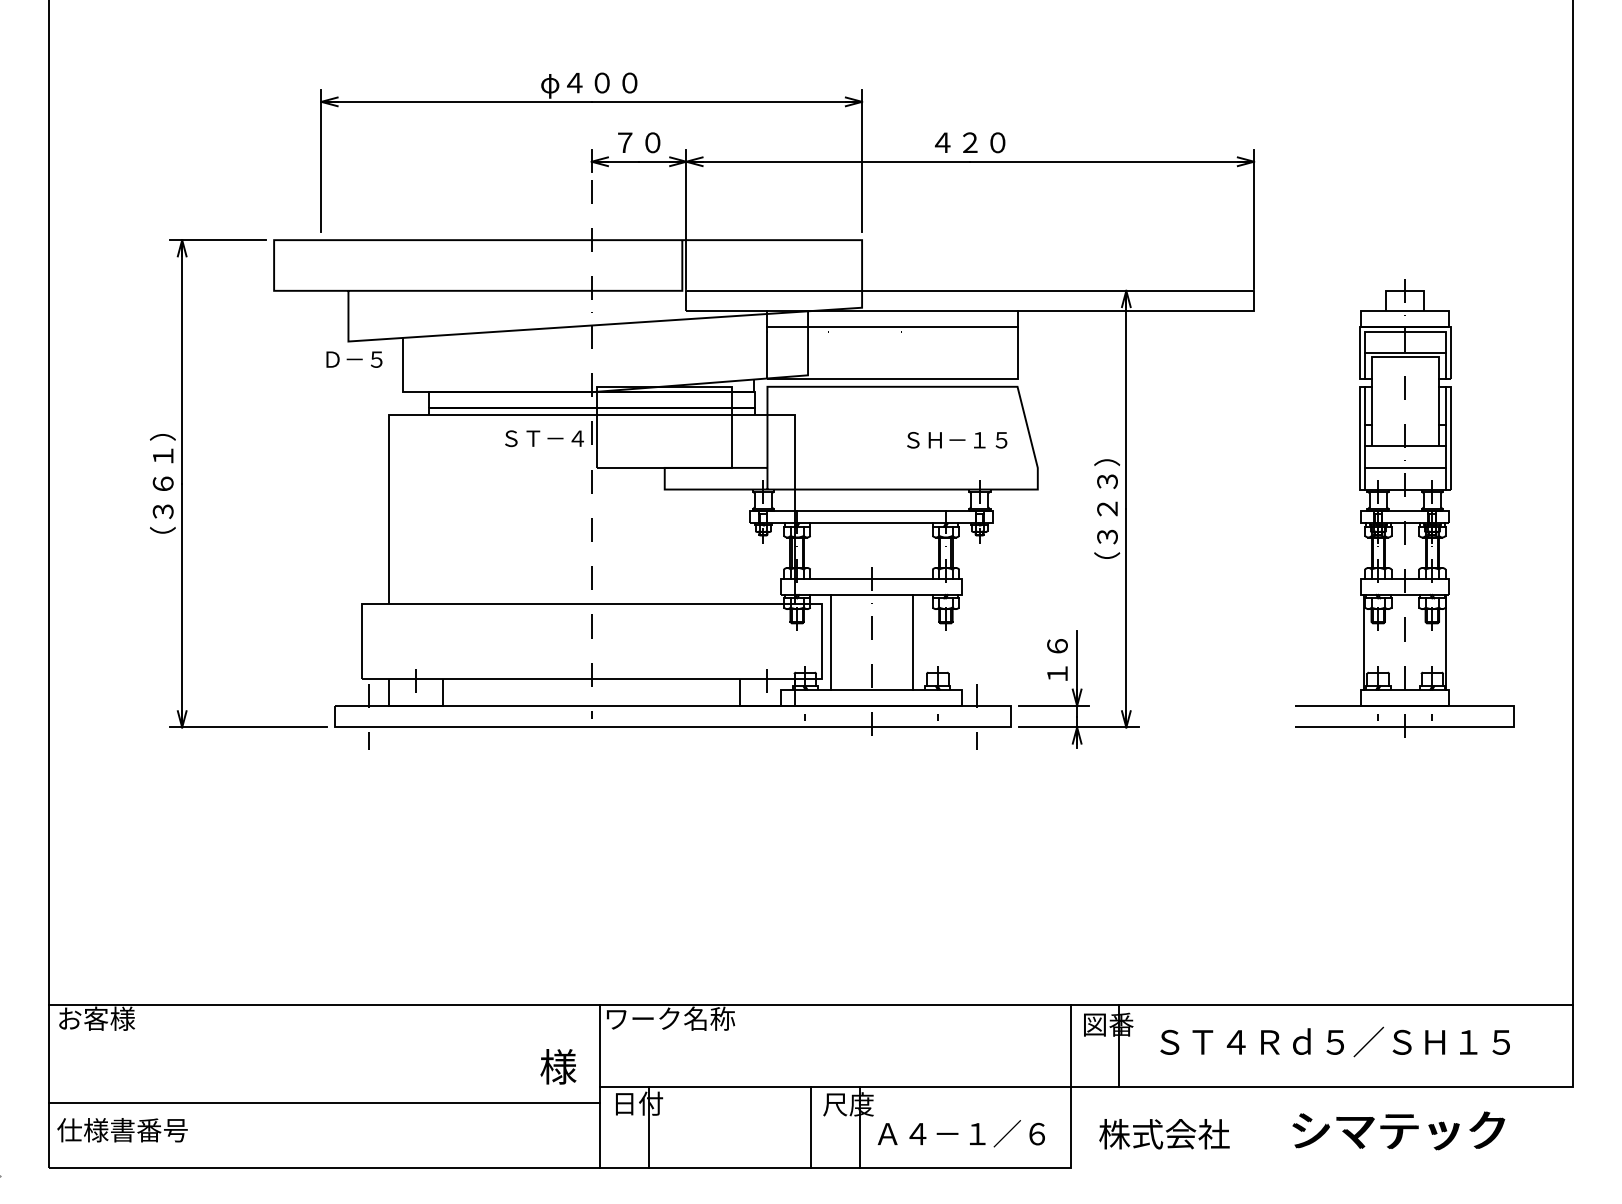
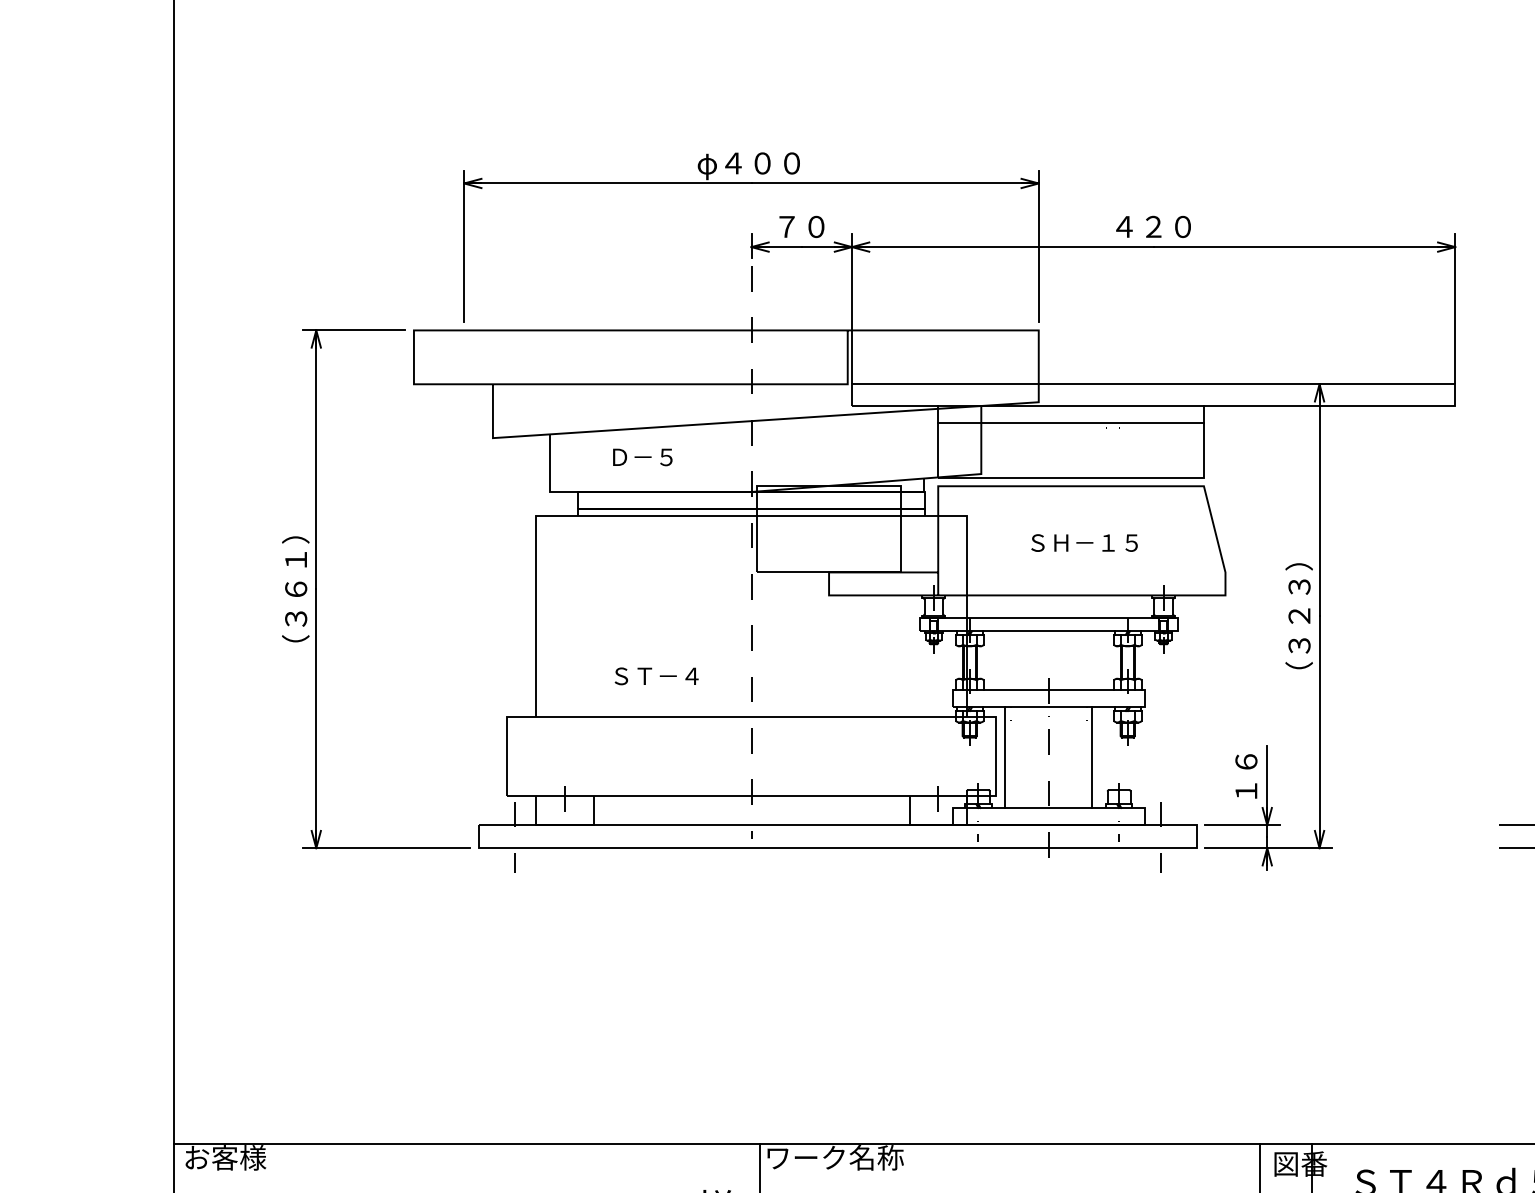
text: (354, 359) -> (642, 457), moved
text: (544, 438) -> (656, 676), moved
text: (957, 440) -> (1084, 543), moved

